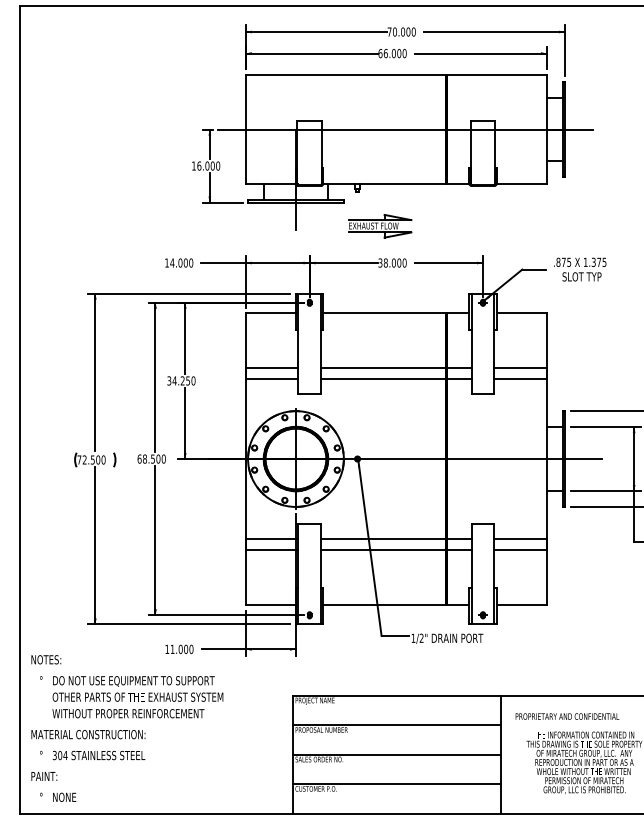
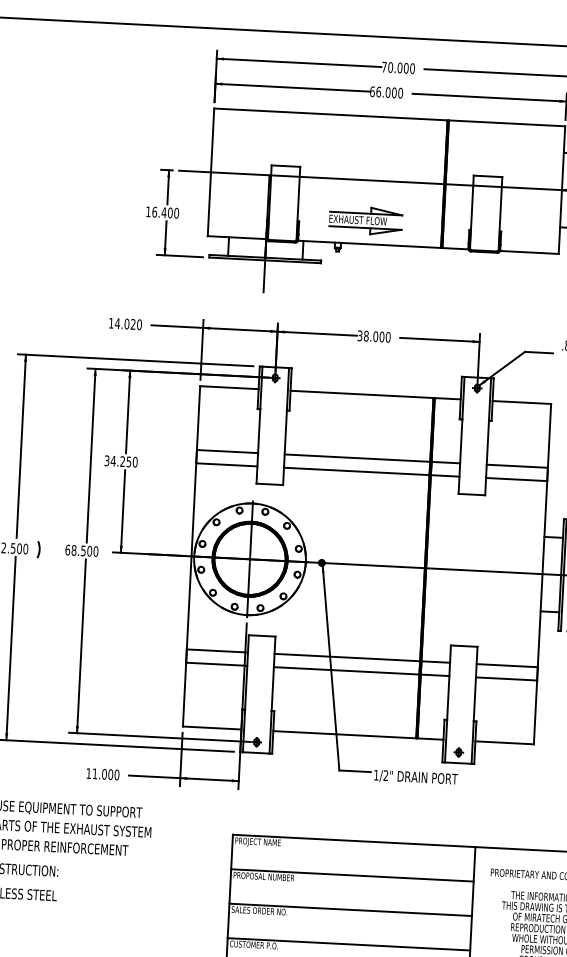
text: (207, 165) -> (164, 212), 16.000 -> 16.400
part: (380, 226) -> (365, 221), moved
text: (185, 262) -> (132, 323), 14.000 -> 14.020

